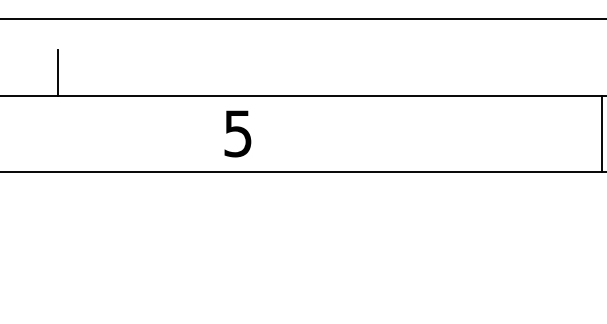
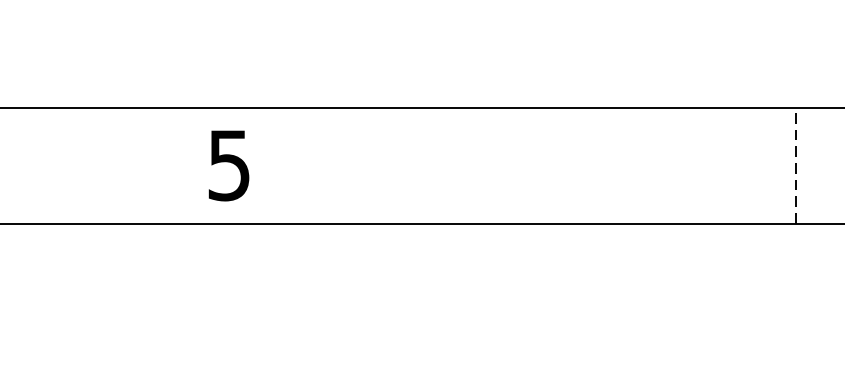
text: (237, 133) -> (228, 165), moved
line: (601, 133) -> (795, 165), solid -> dashed

